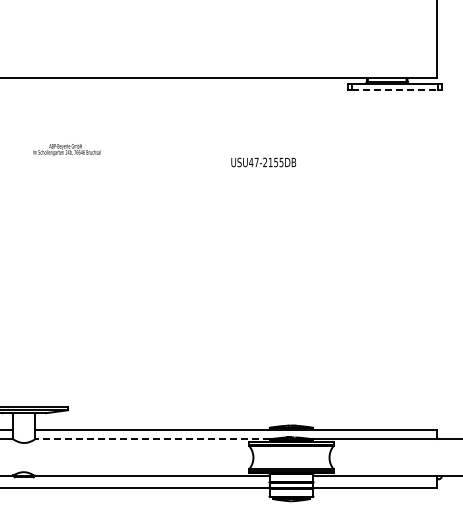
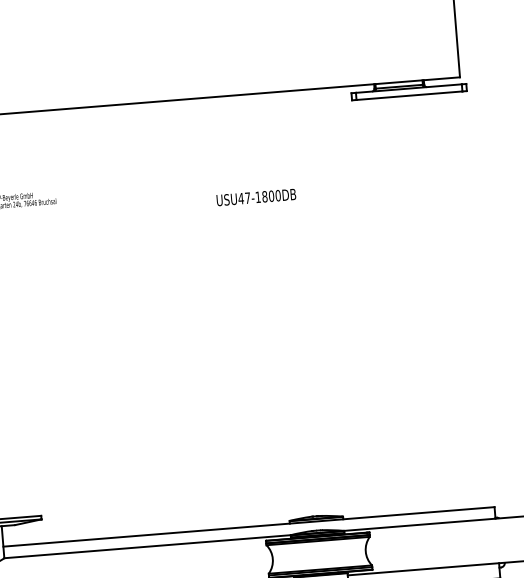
line: (395, 89) -> (410, 95), dashed -> solid
text: (273, 162) -> (268, 196), USU47-2155DB -> USU47-1800DB
line: (151, 439) -> (146, 546), dashed -> solid

